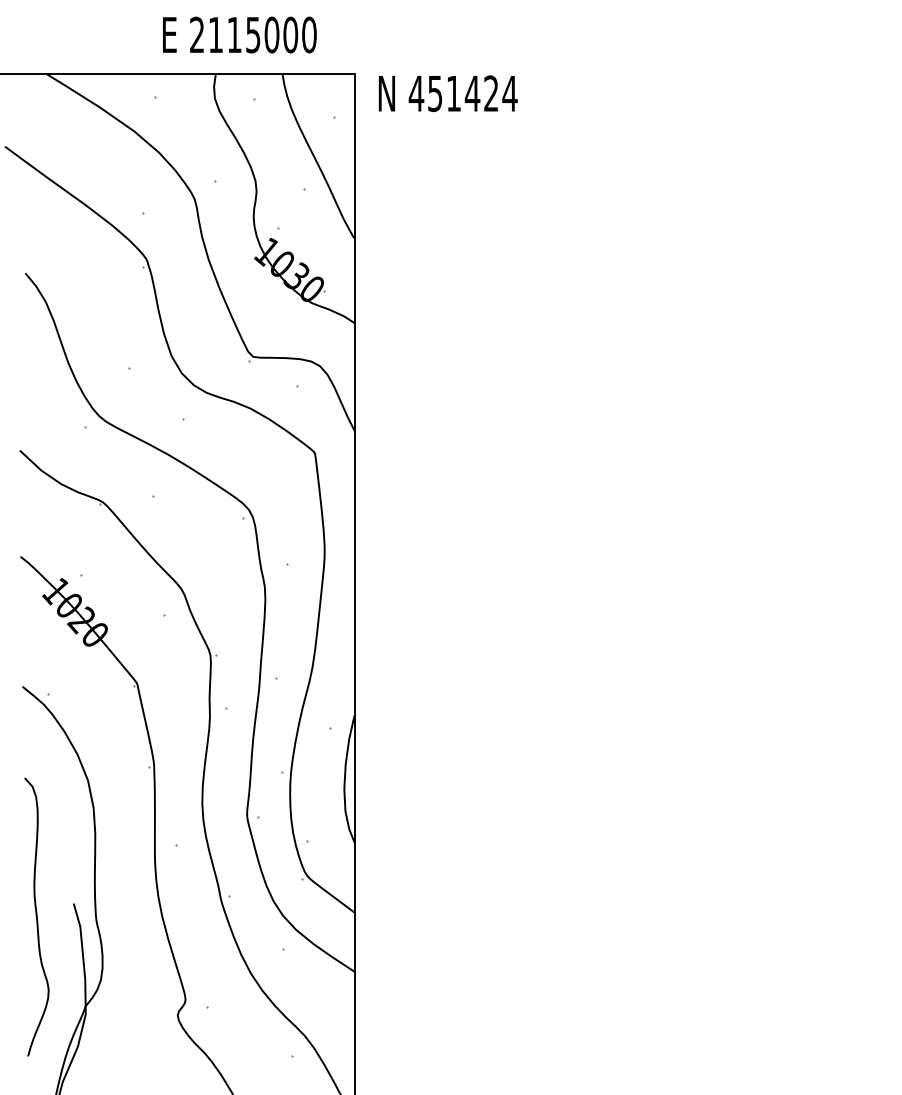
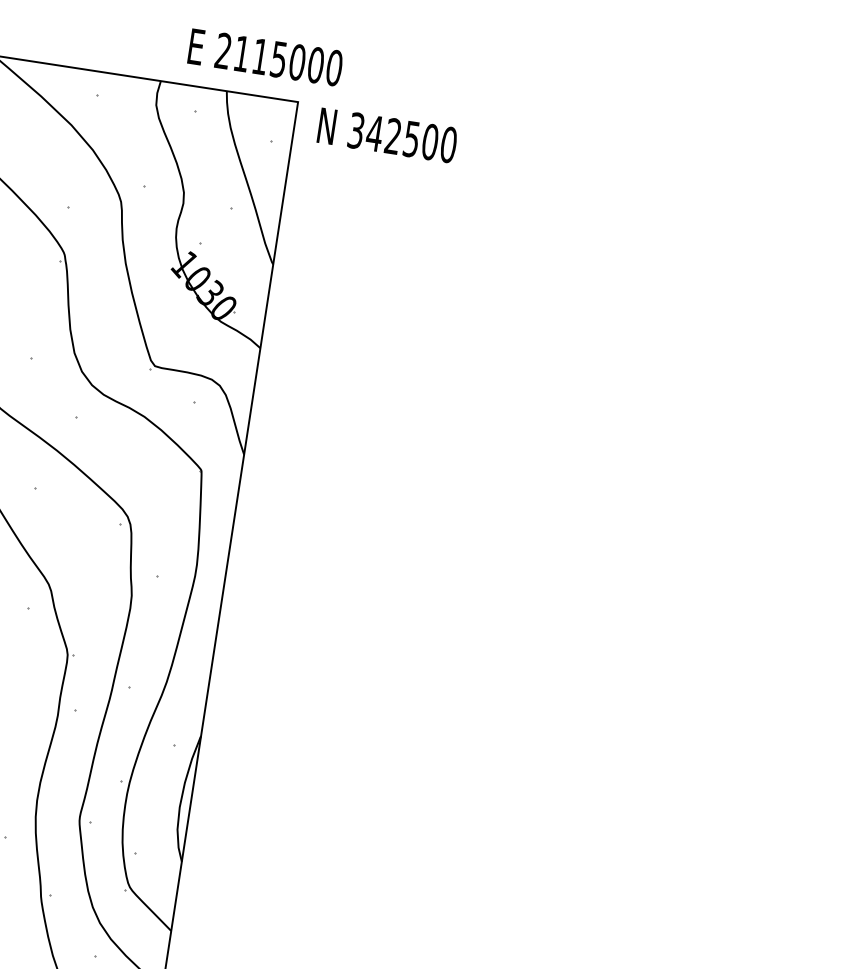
text: (239, 34) -> (265, 56), moved
text: (462, 93) -> (401, 137), 451424 -> 342500

